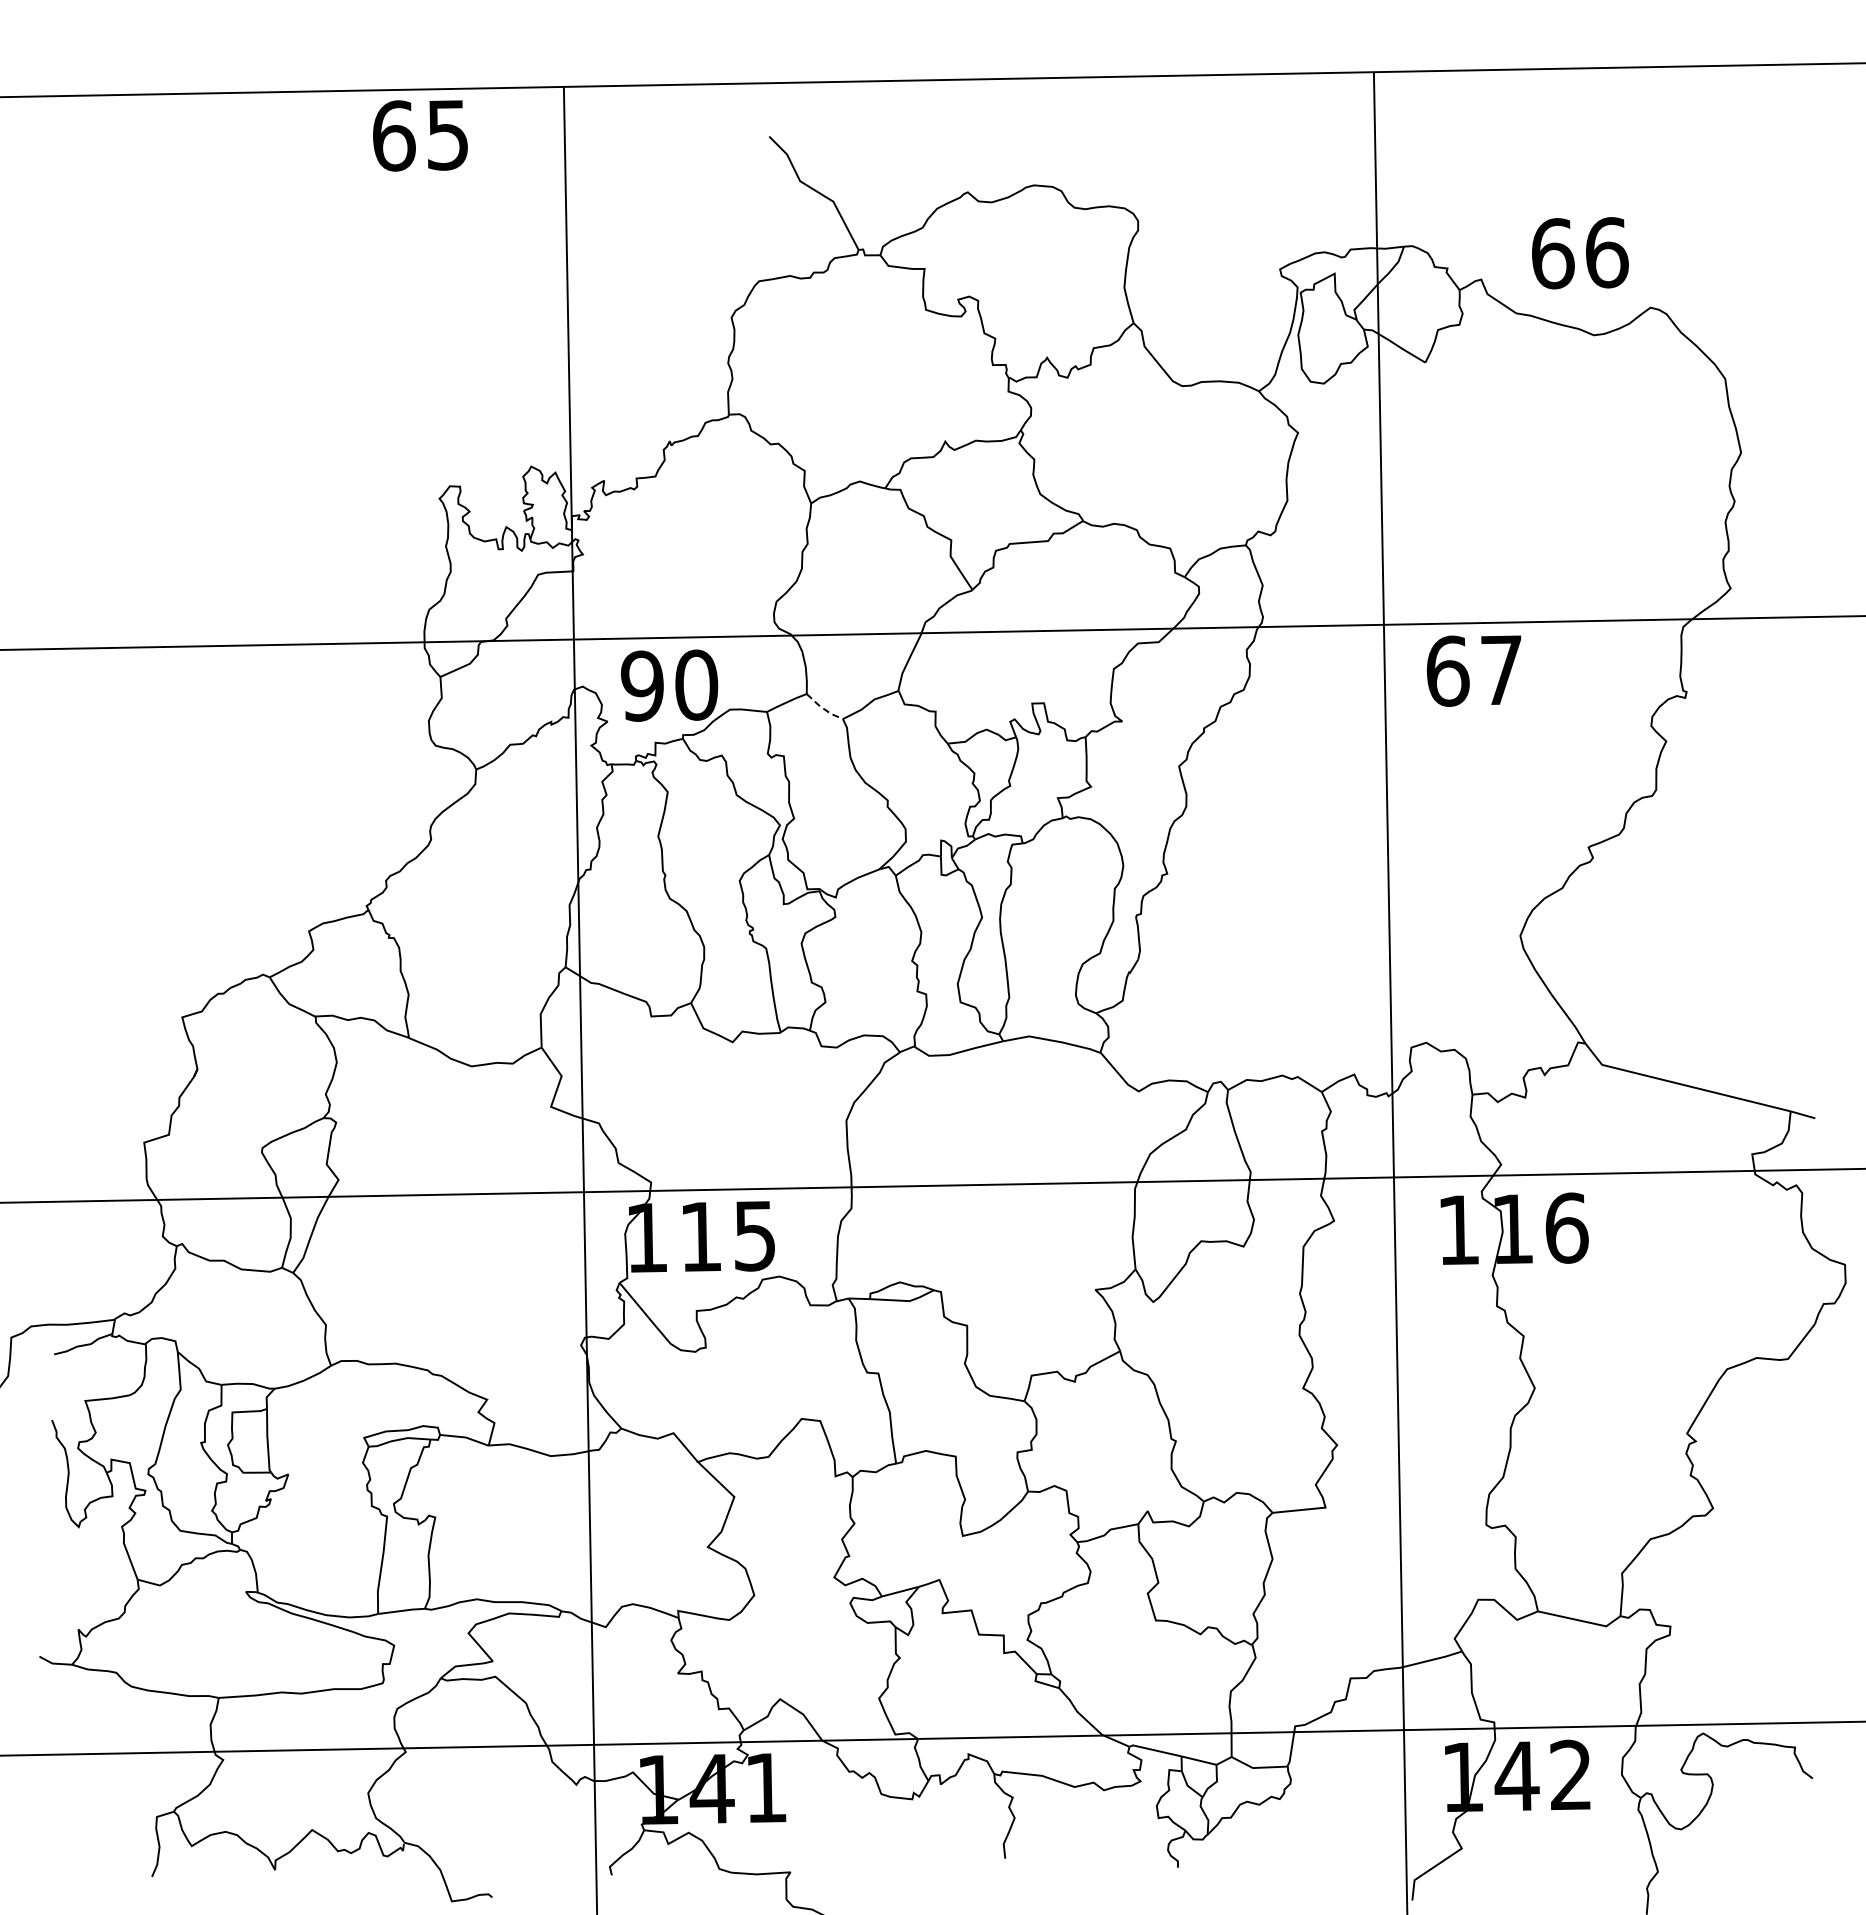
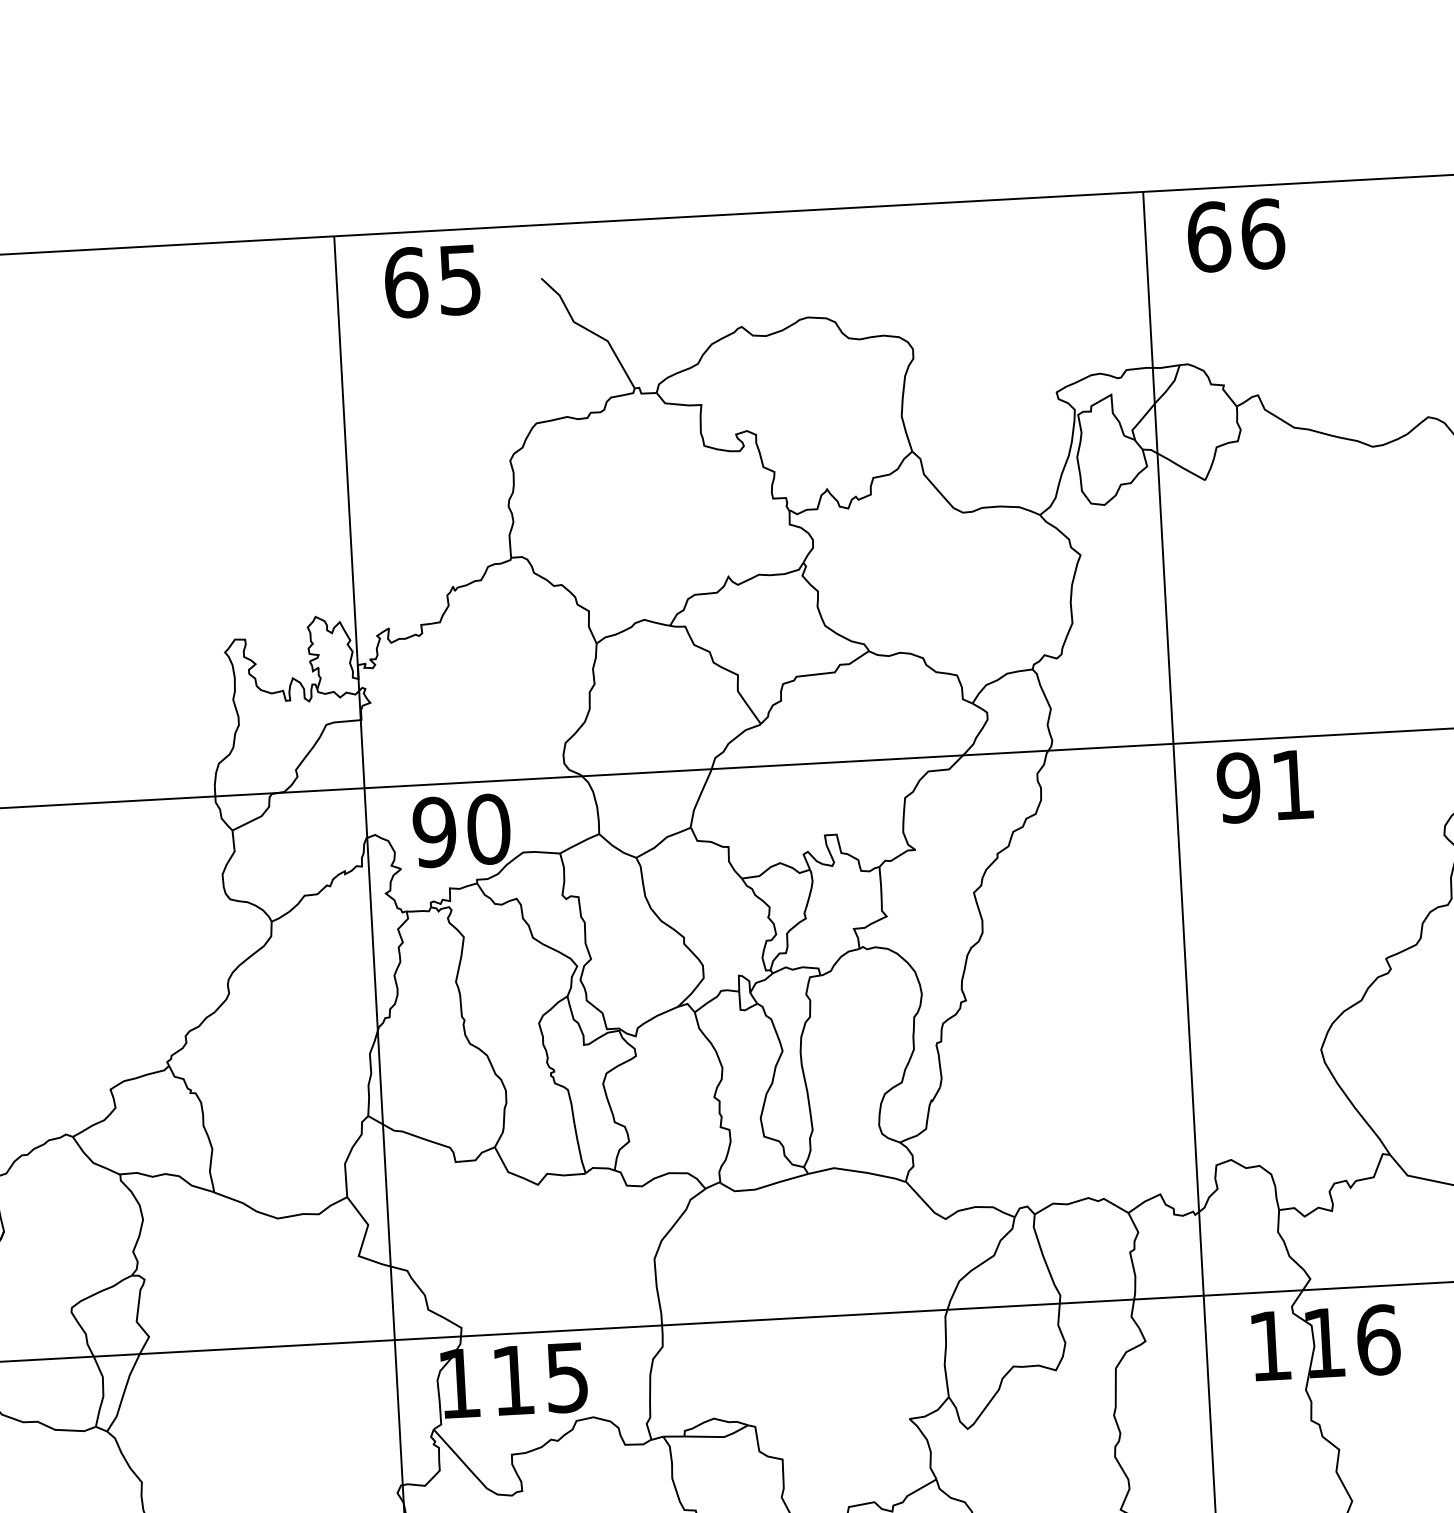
text: (420, 135) -> (432, 281), moved
text: (1580, 253) -> (1236, 235), moved
text: (1473, 671) -> (1264, 787), 67 -> 91
line: (823, 708) -> (616, 847), dashed -> solid

